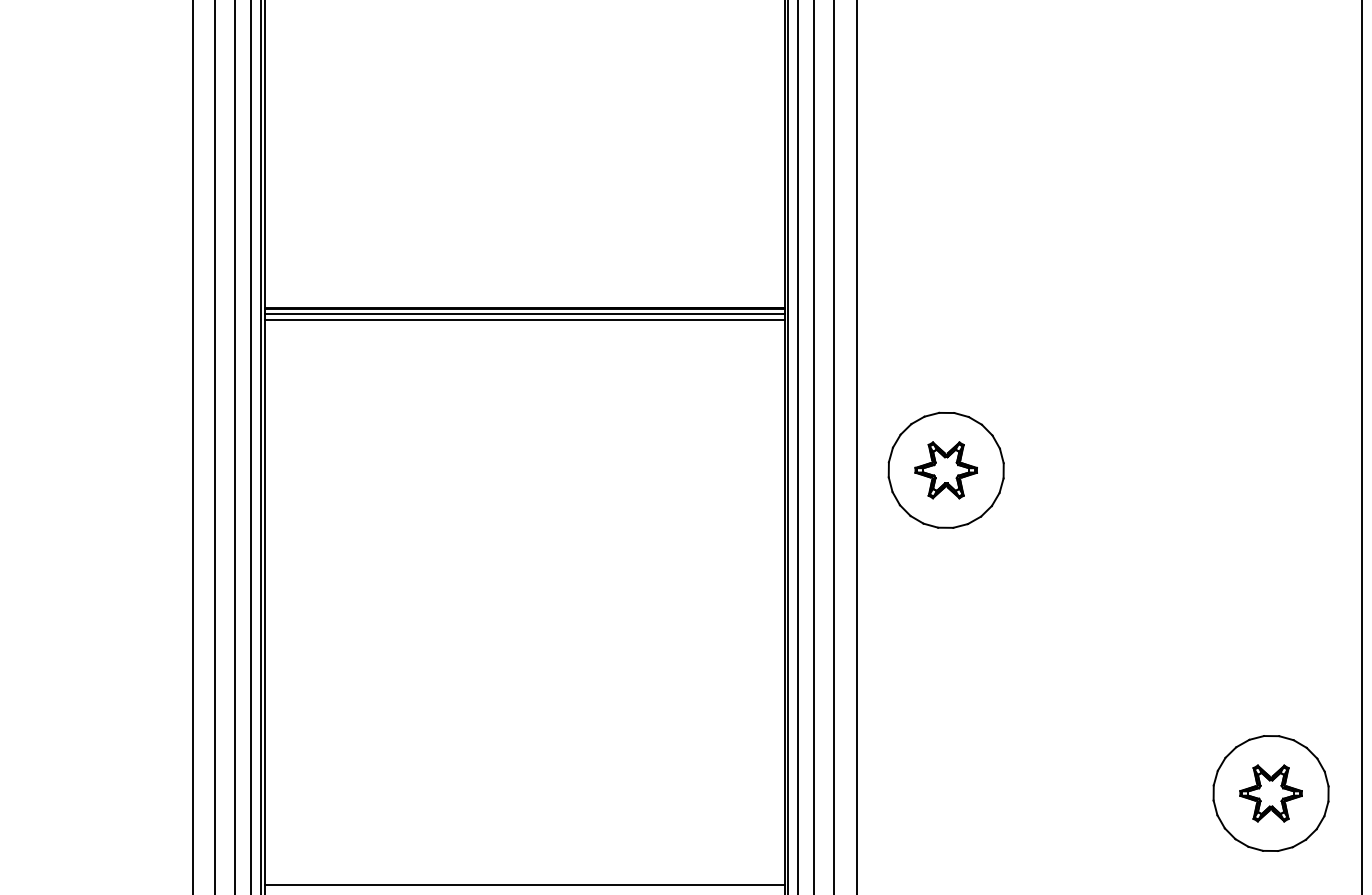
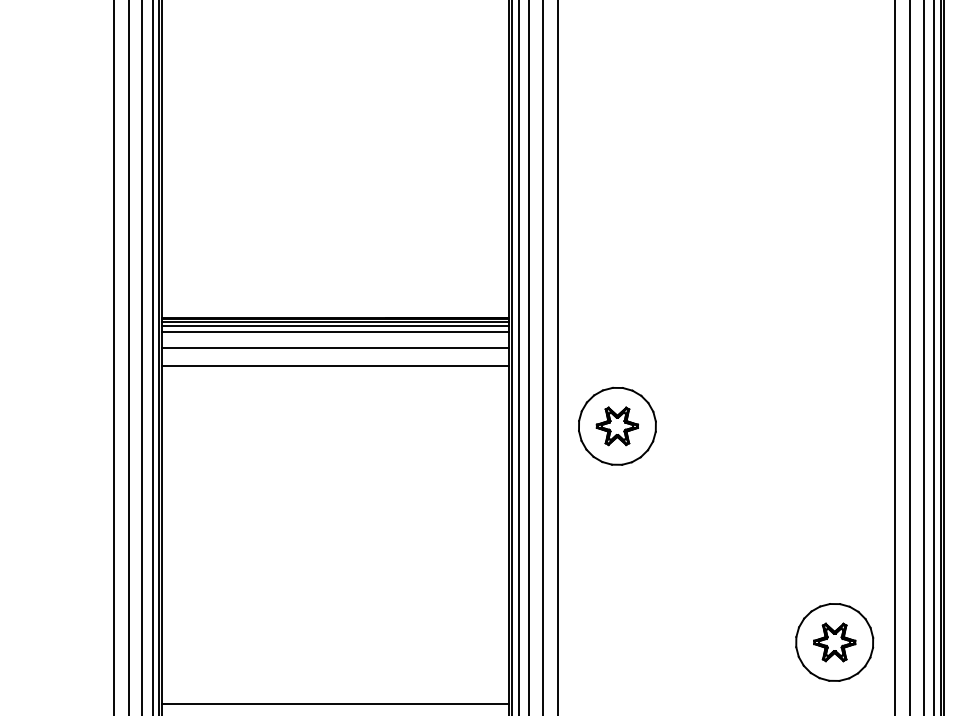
line: (524, 328) -> (335, 331), added
line: (524, 352) -> (335, 347), added
line: (524, 380) -> (335, 366), added

